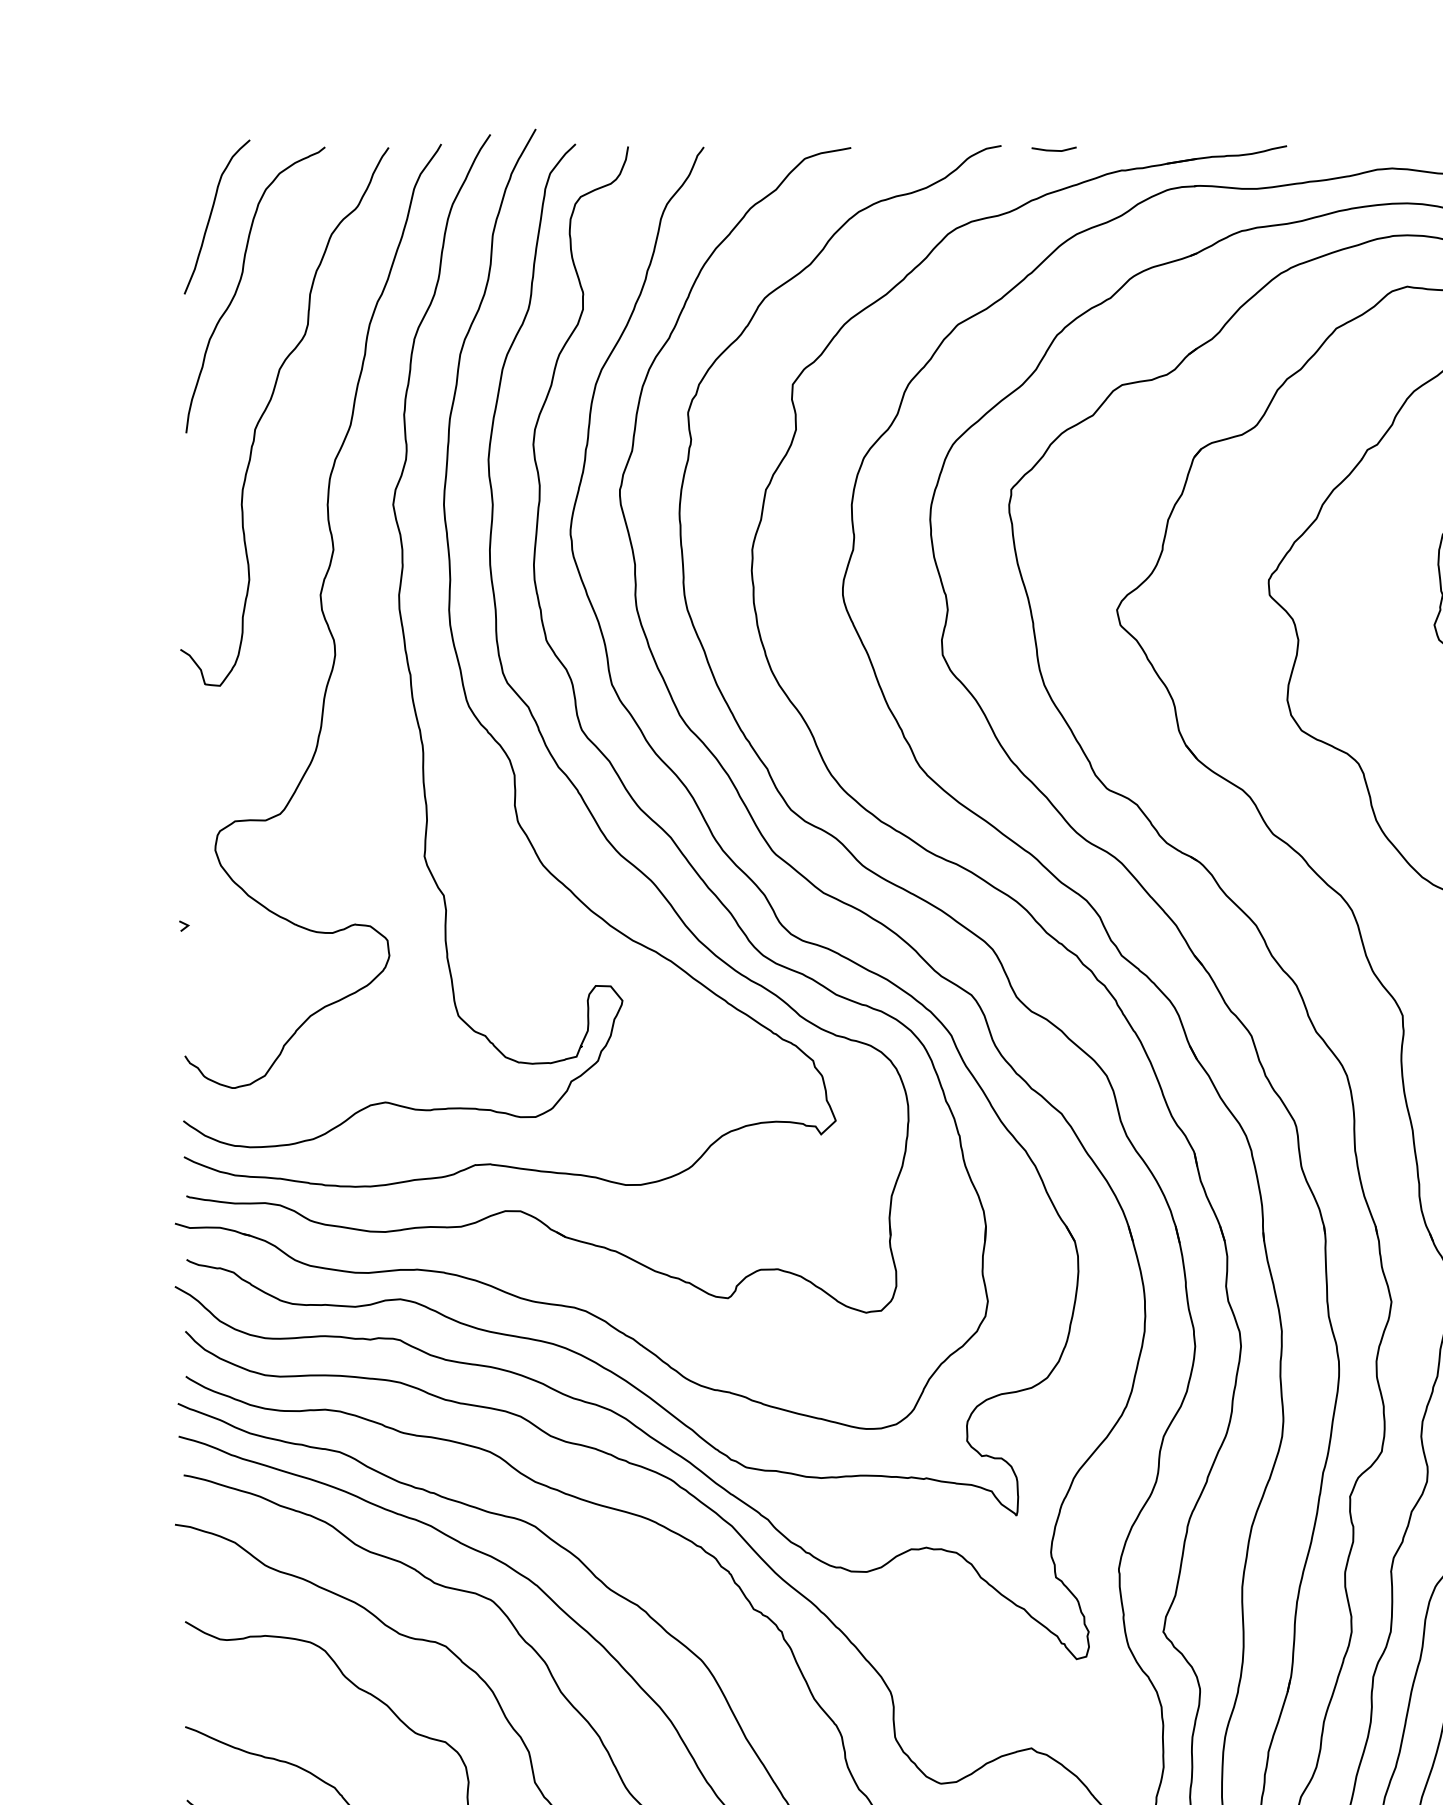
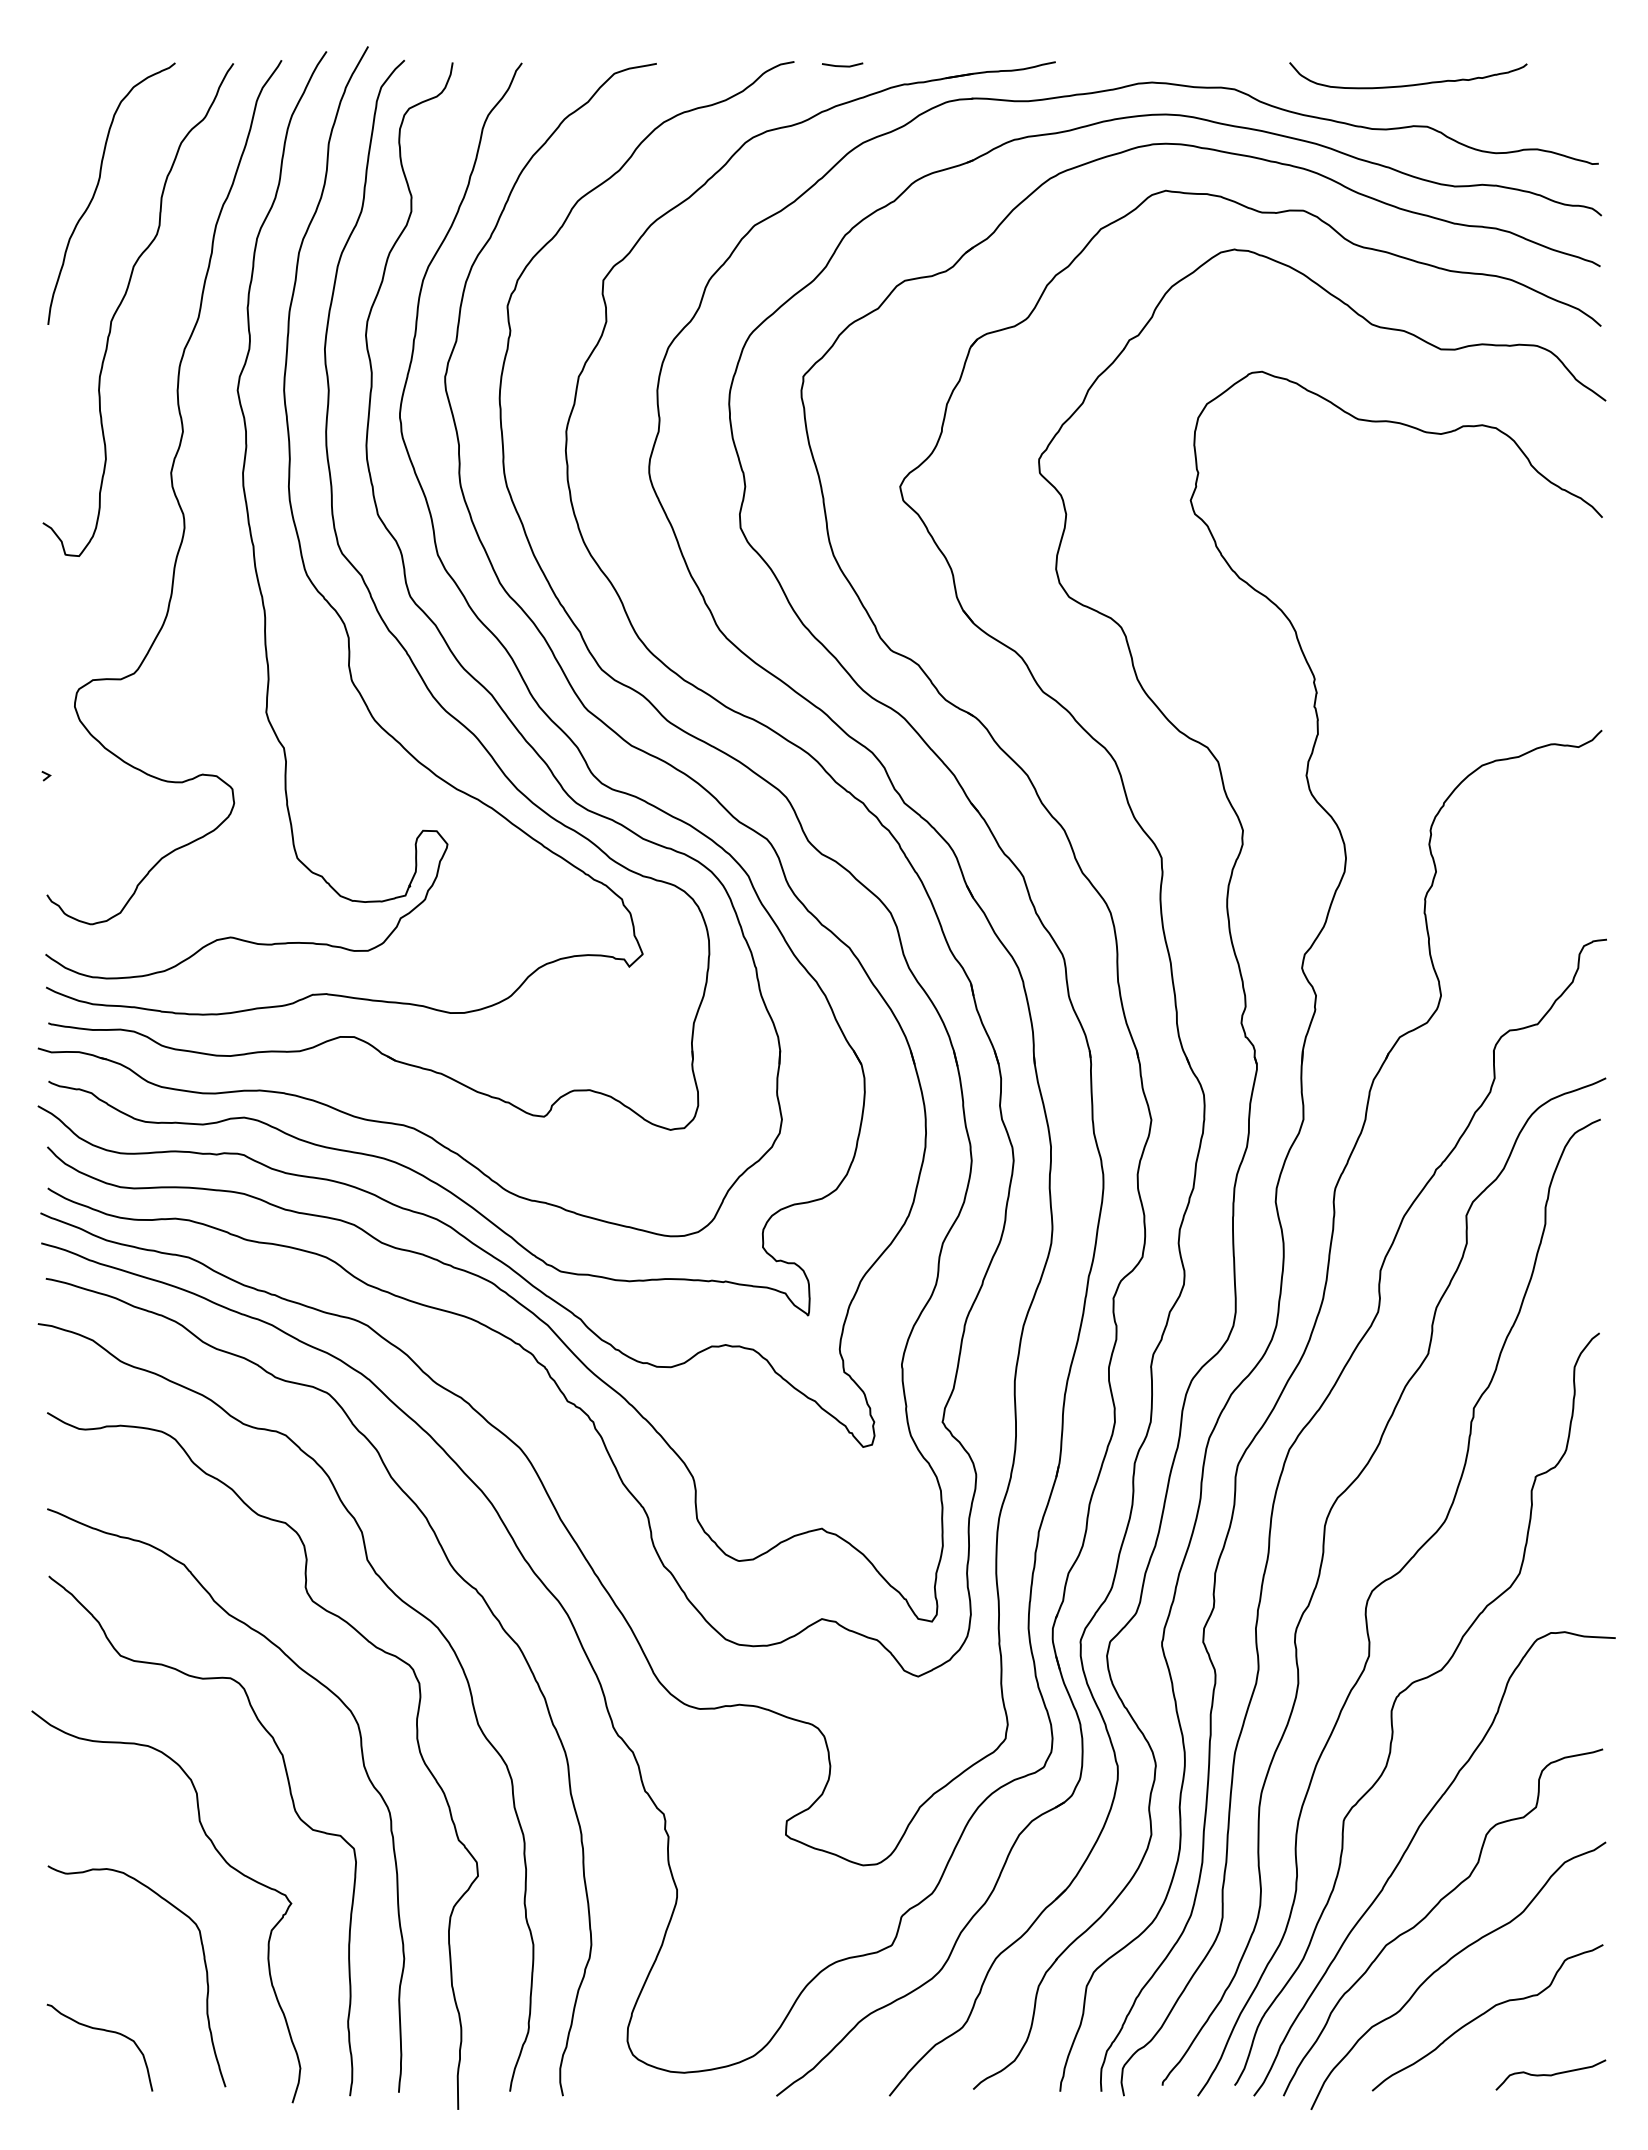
curve: (211, 215) -> (71, 125), removed

